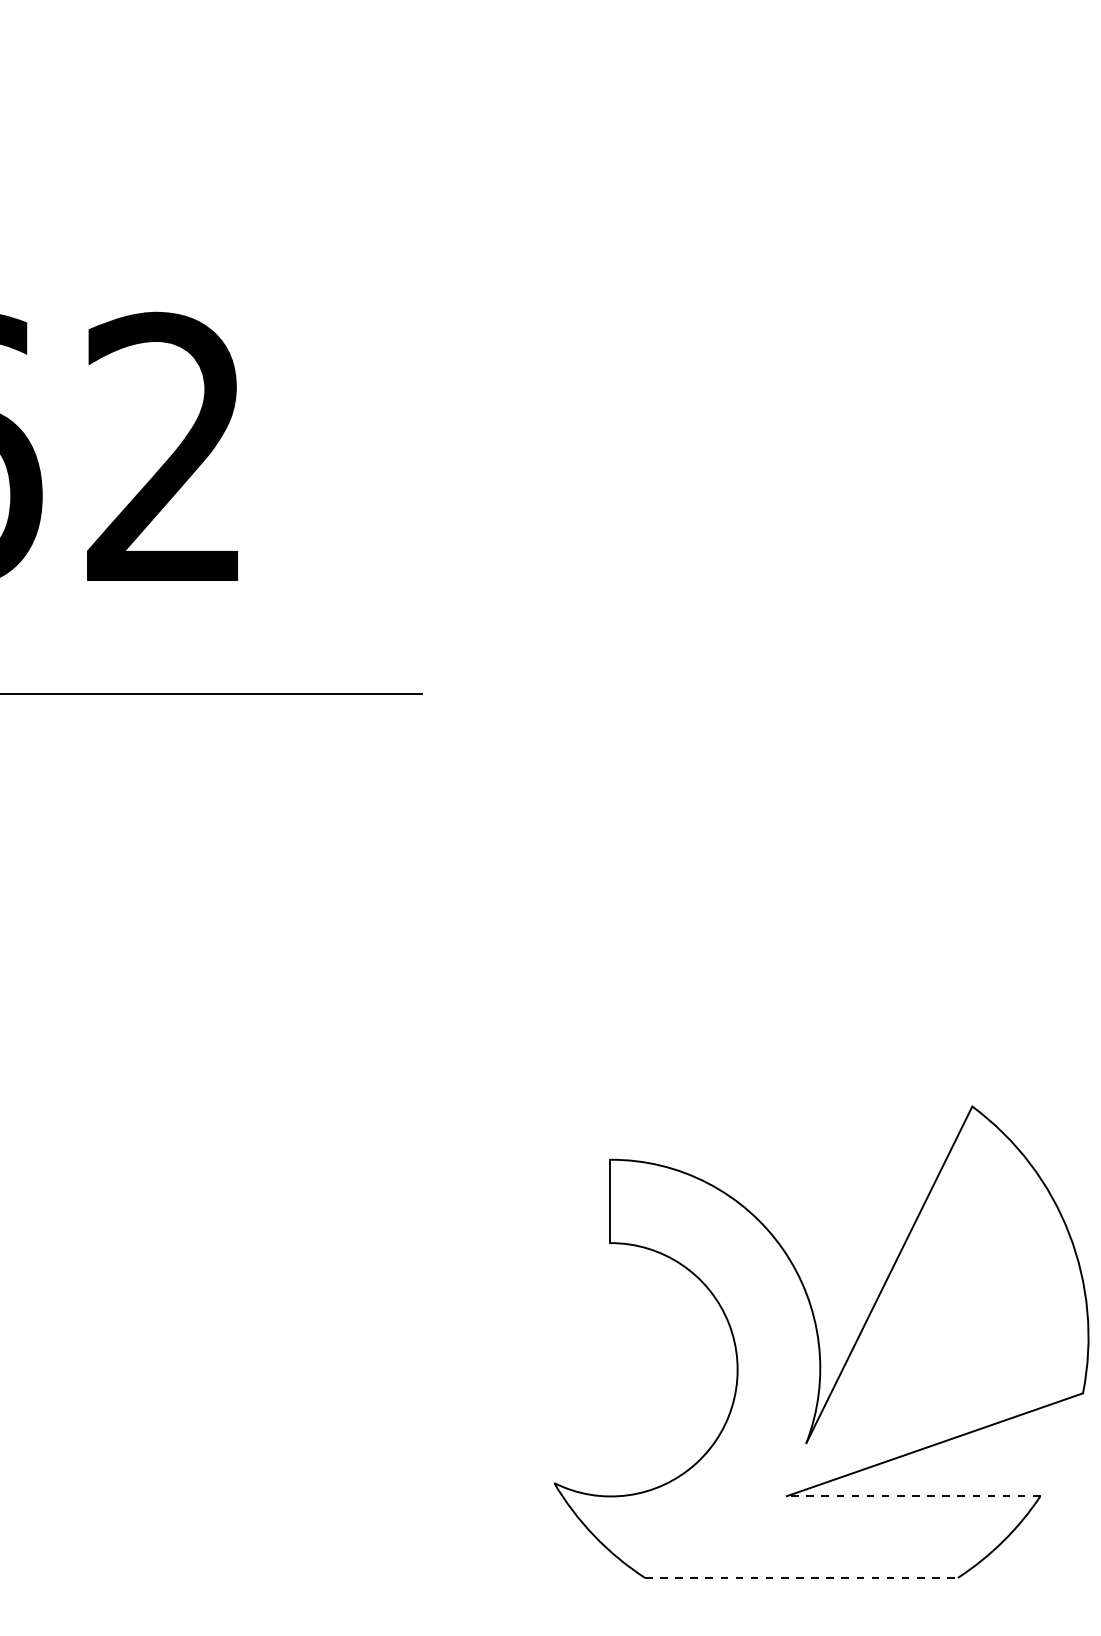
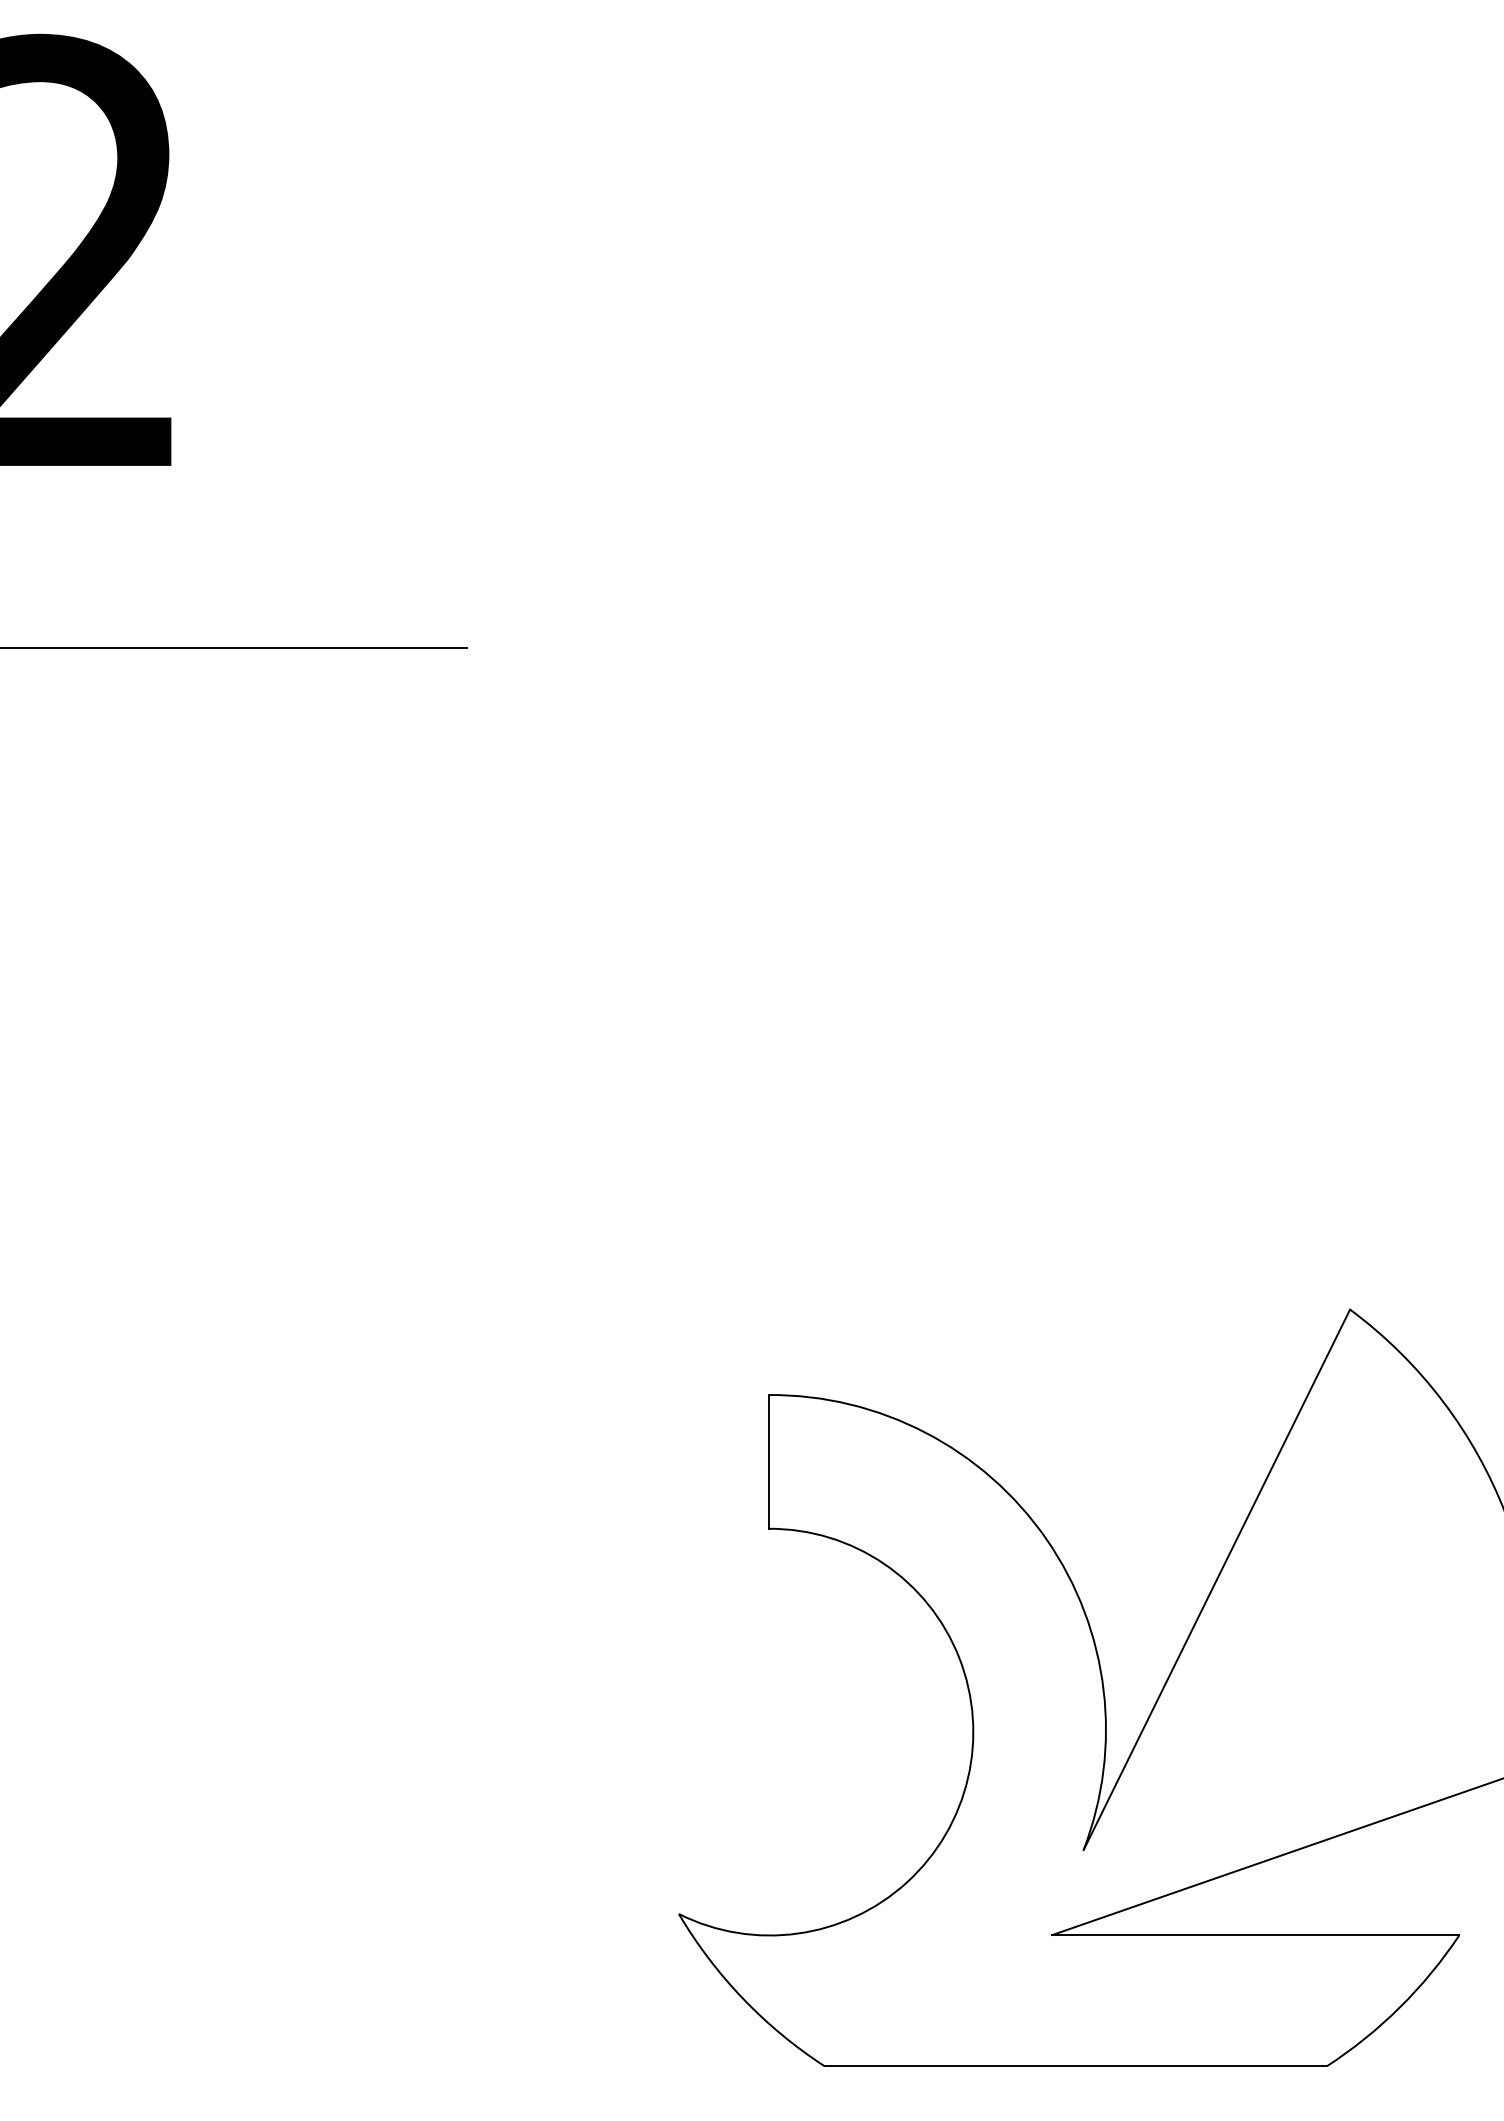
line: (913, 1496) -> (1255, 1935), dashed -> solid
line: (801, 1577) -> (1075, 2065), dashed -> solid

